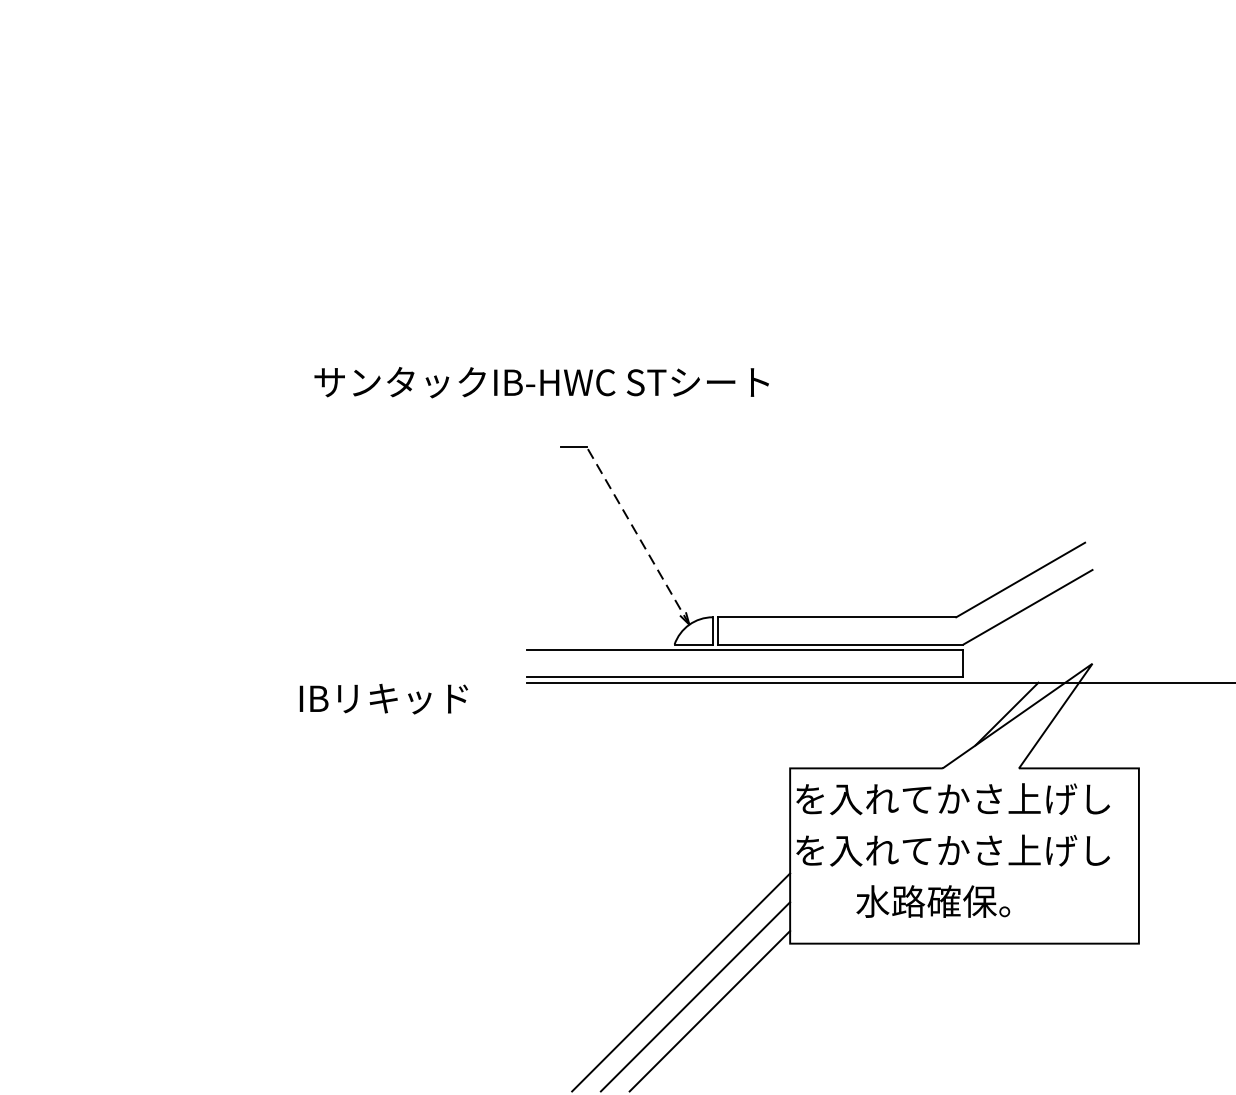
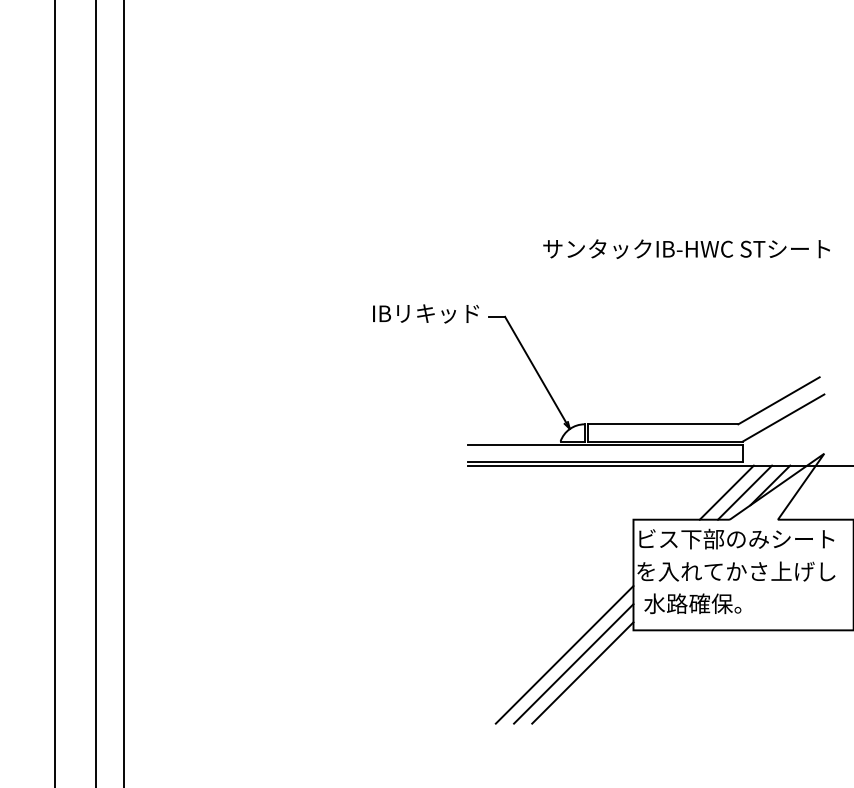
text: (541, 381) -> (686, 248), moved
line: (638, 535) -> (537, 372), dashed -> solid
text: (383, 698) -> (425, 313), moved
line: (937, 725) -> (726, 492), added
line: (966, 725) -> (744, 492), added
text: (953, 798) -> (736, 538), を入れてかさ上げし -> ビス下部のみシート
text: (932, 901) -> (692, 603), moved

